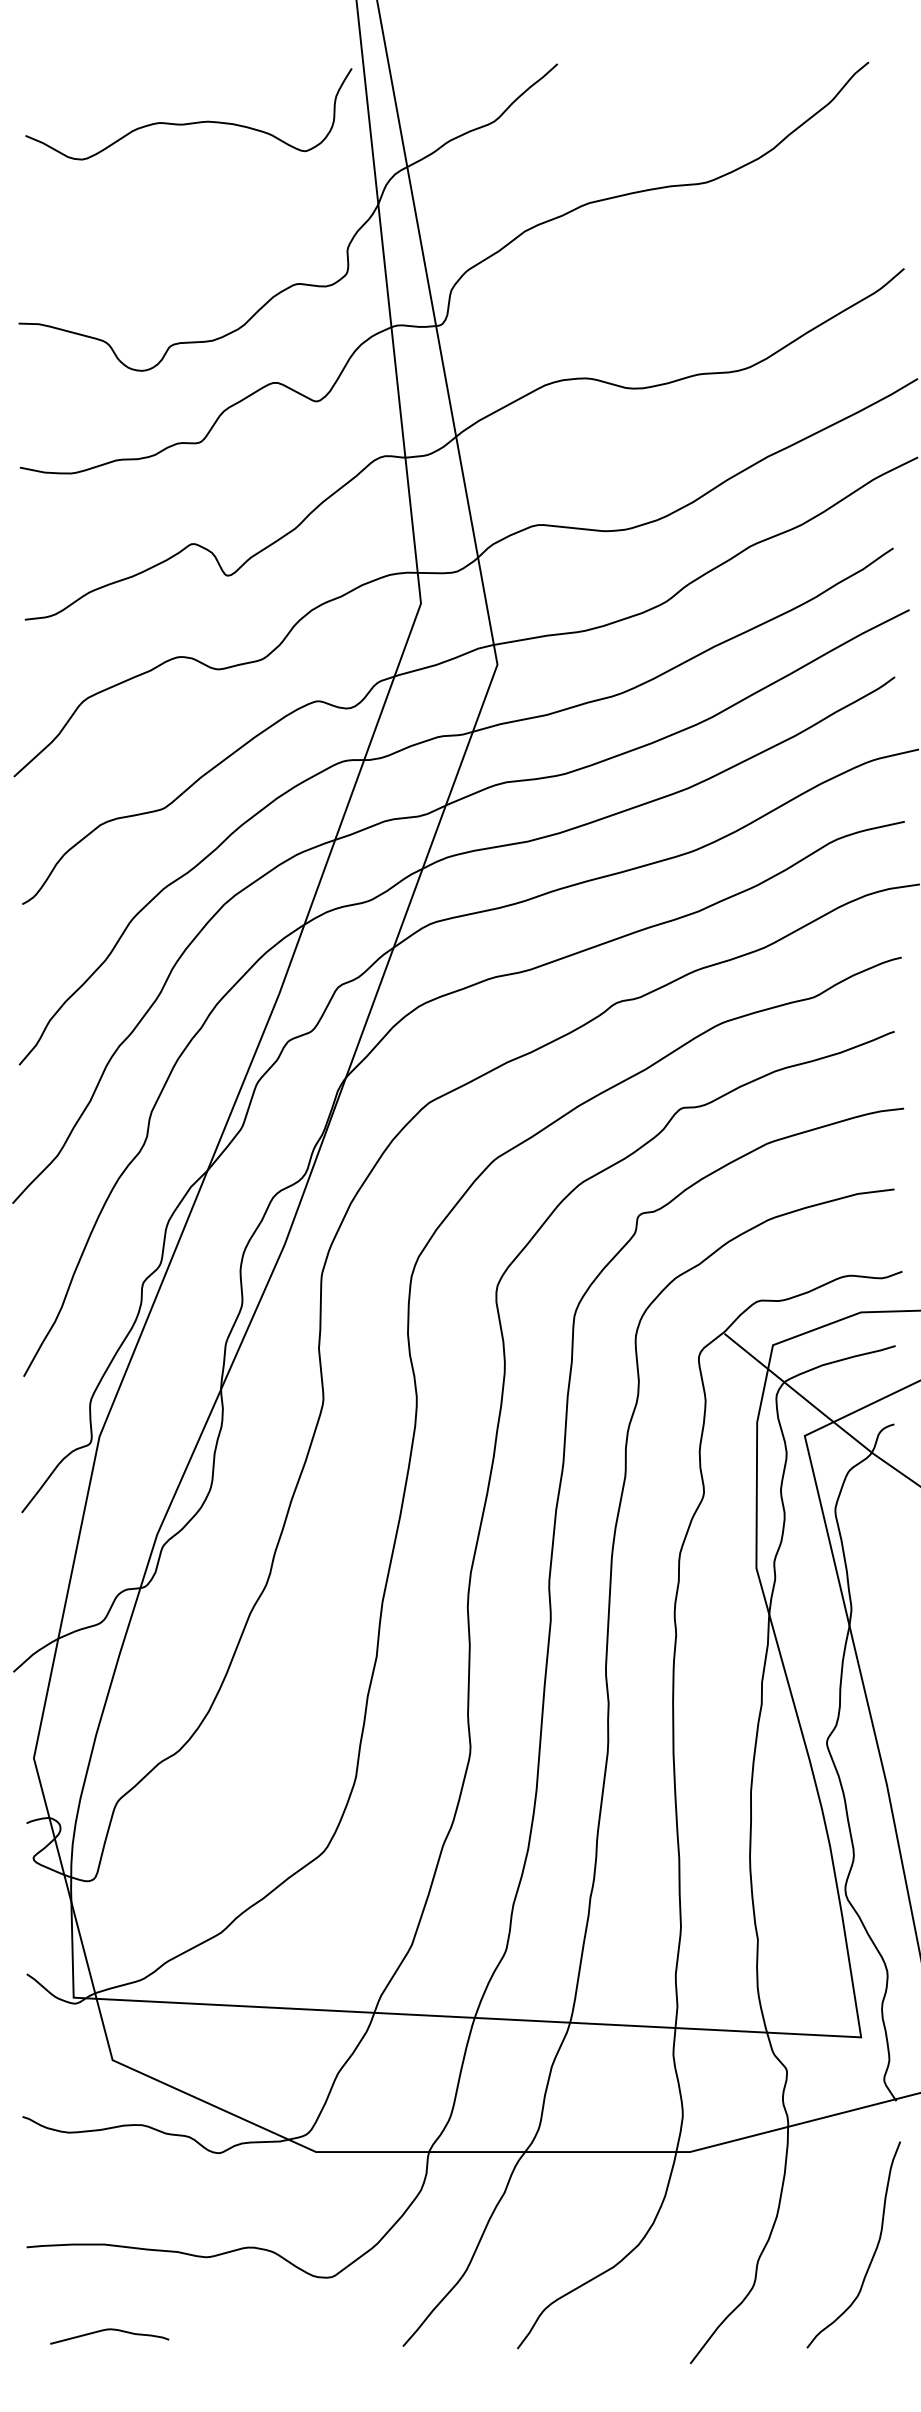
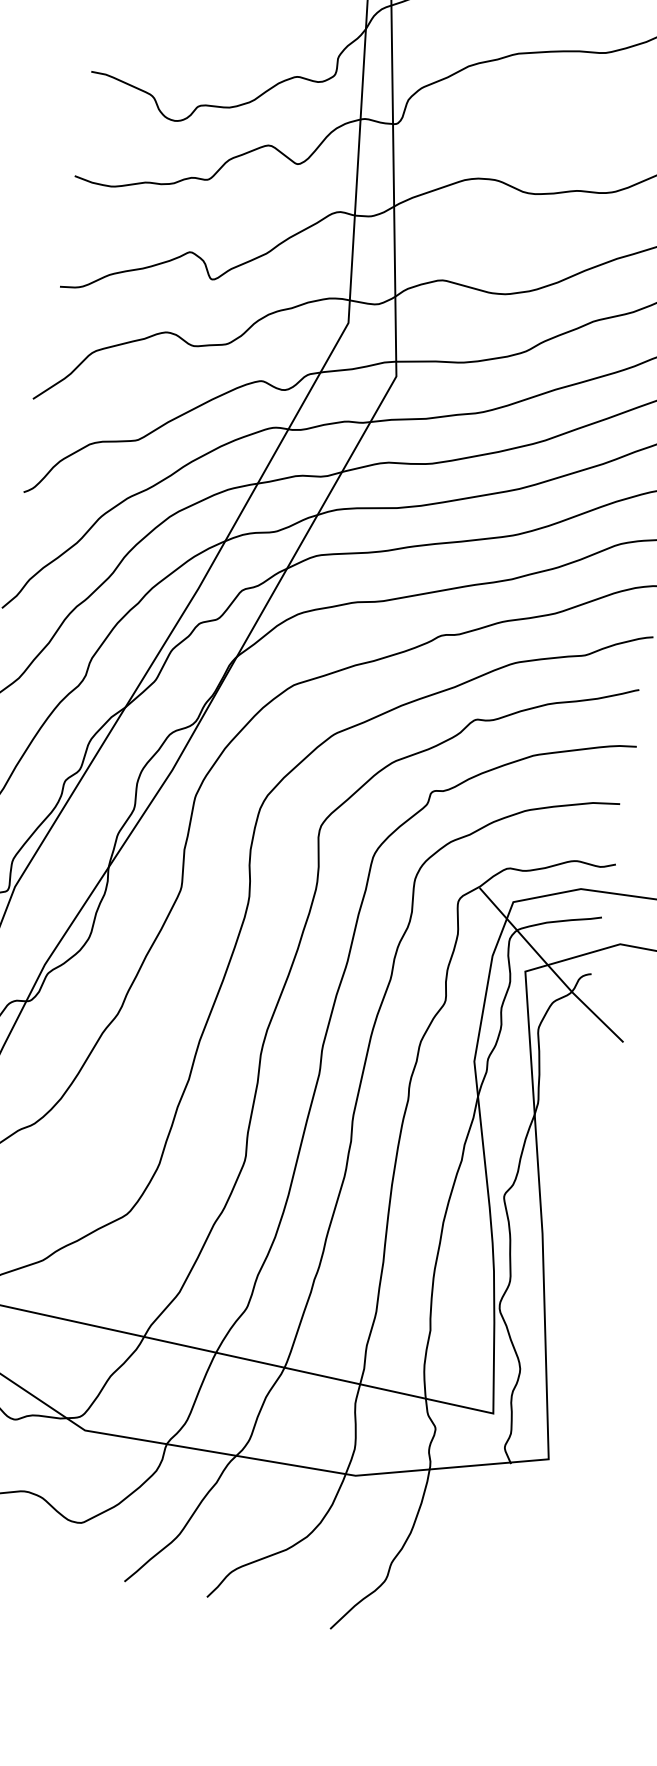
curve: (874, 2250) -> (477, 1569), removed

